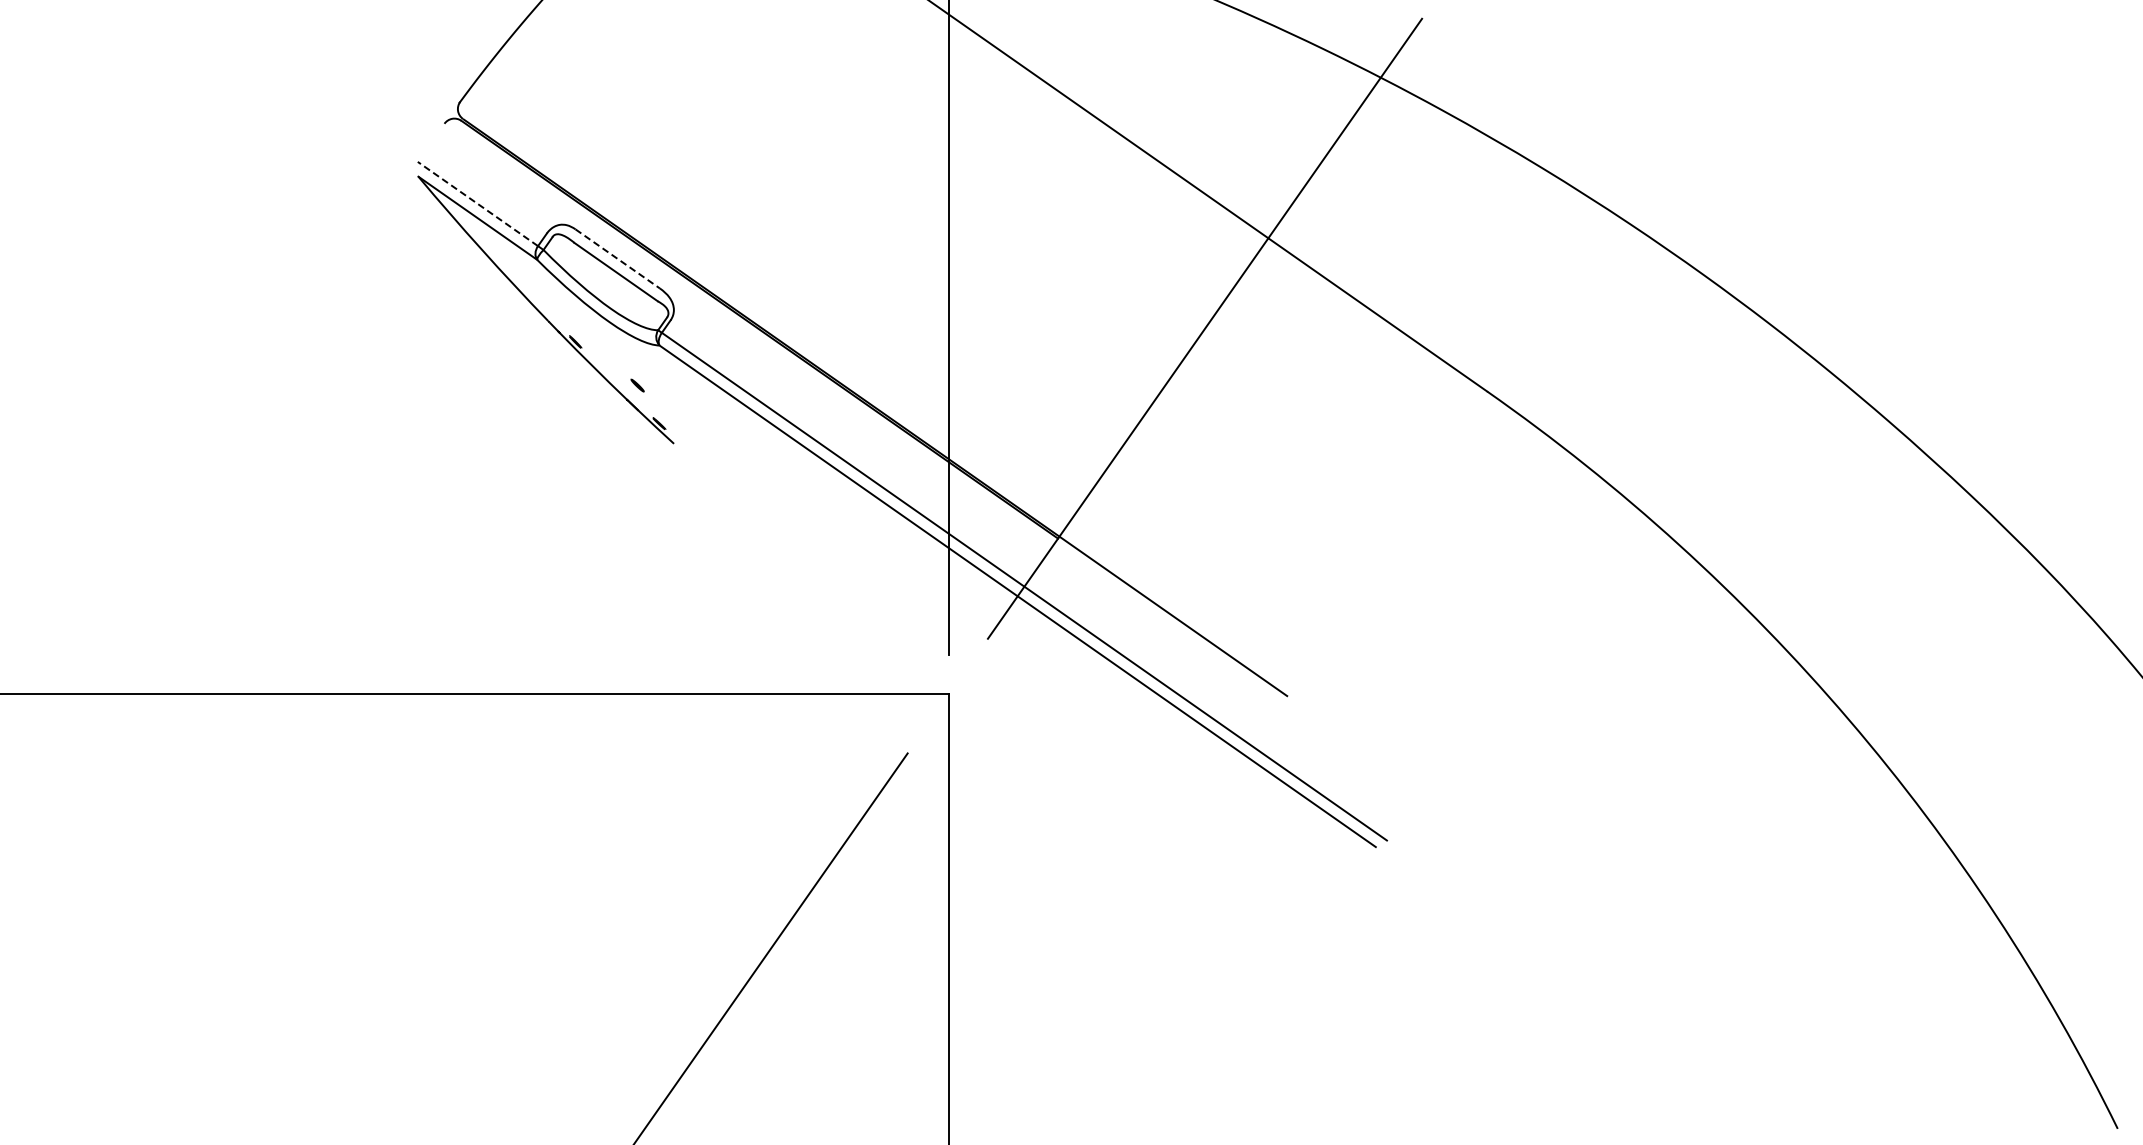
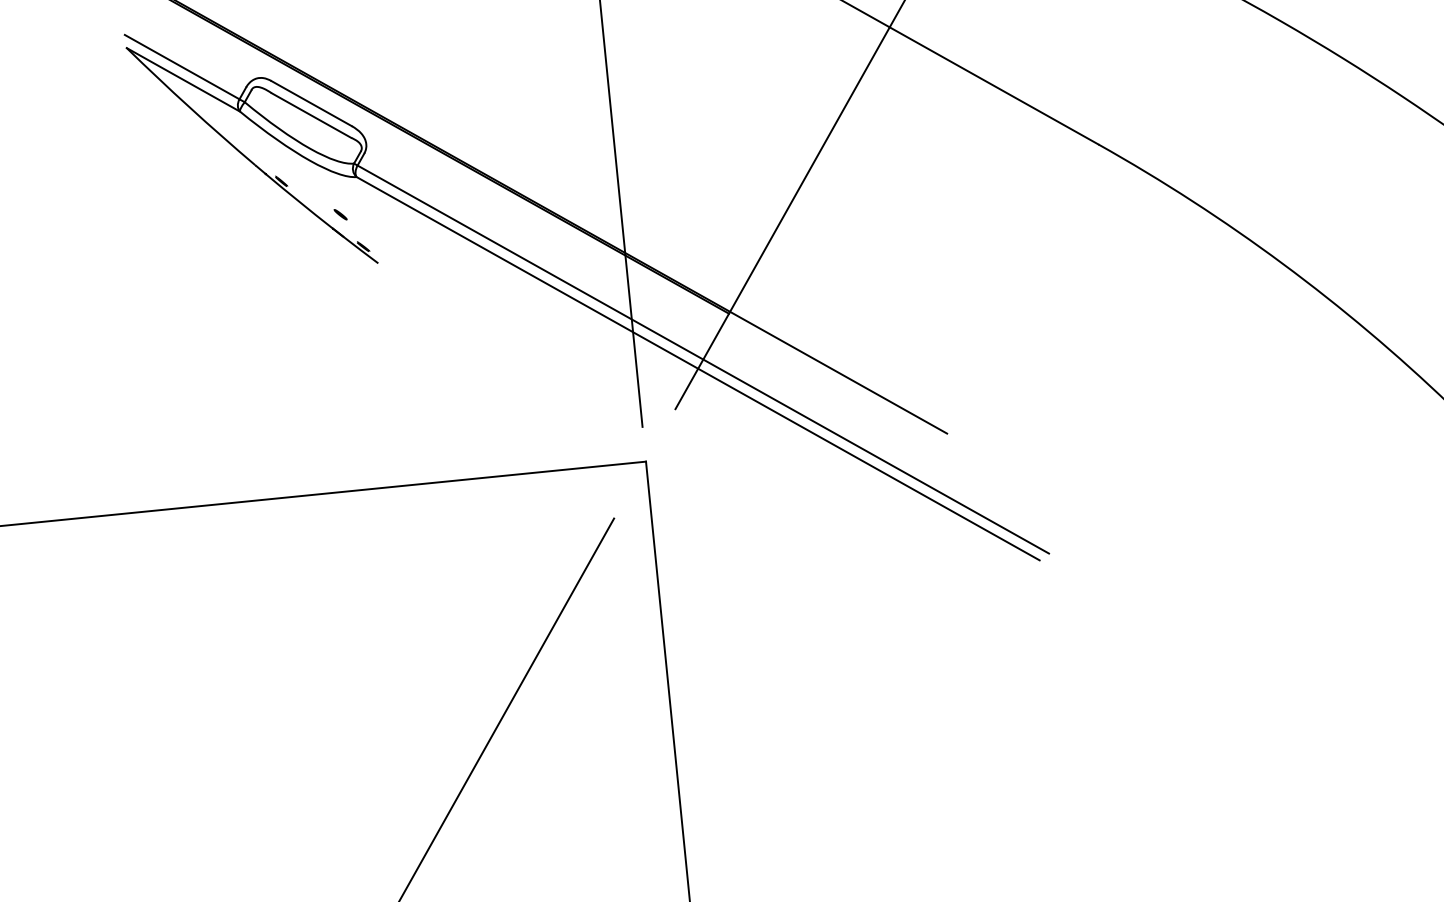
line: (477, 203) -> (181, 66), dashed -> solid
line: (618, 259) -> (312, 104), dashed -> solid

